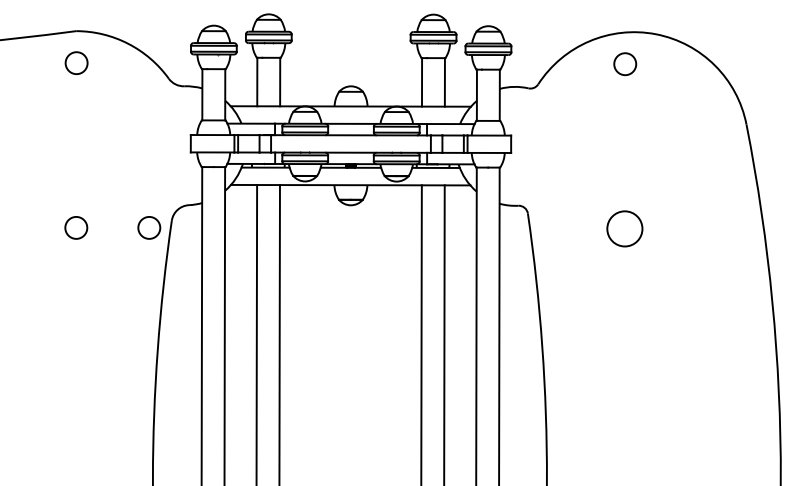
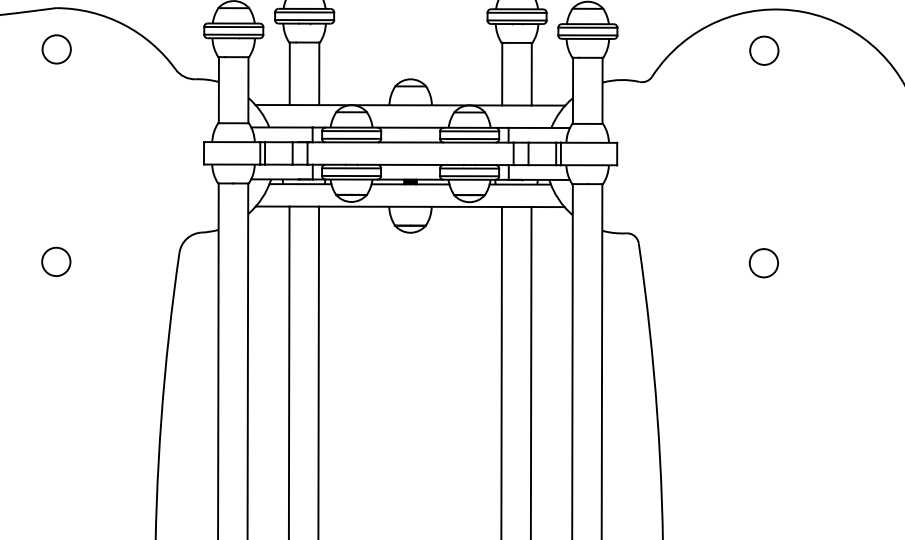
circle: (149, 227) -> (150, 261), removed
circle: (624, 228) -> (763, 262), size x0.62

